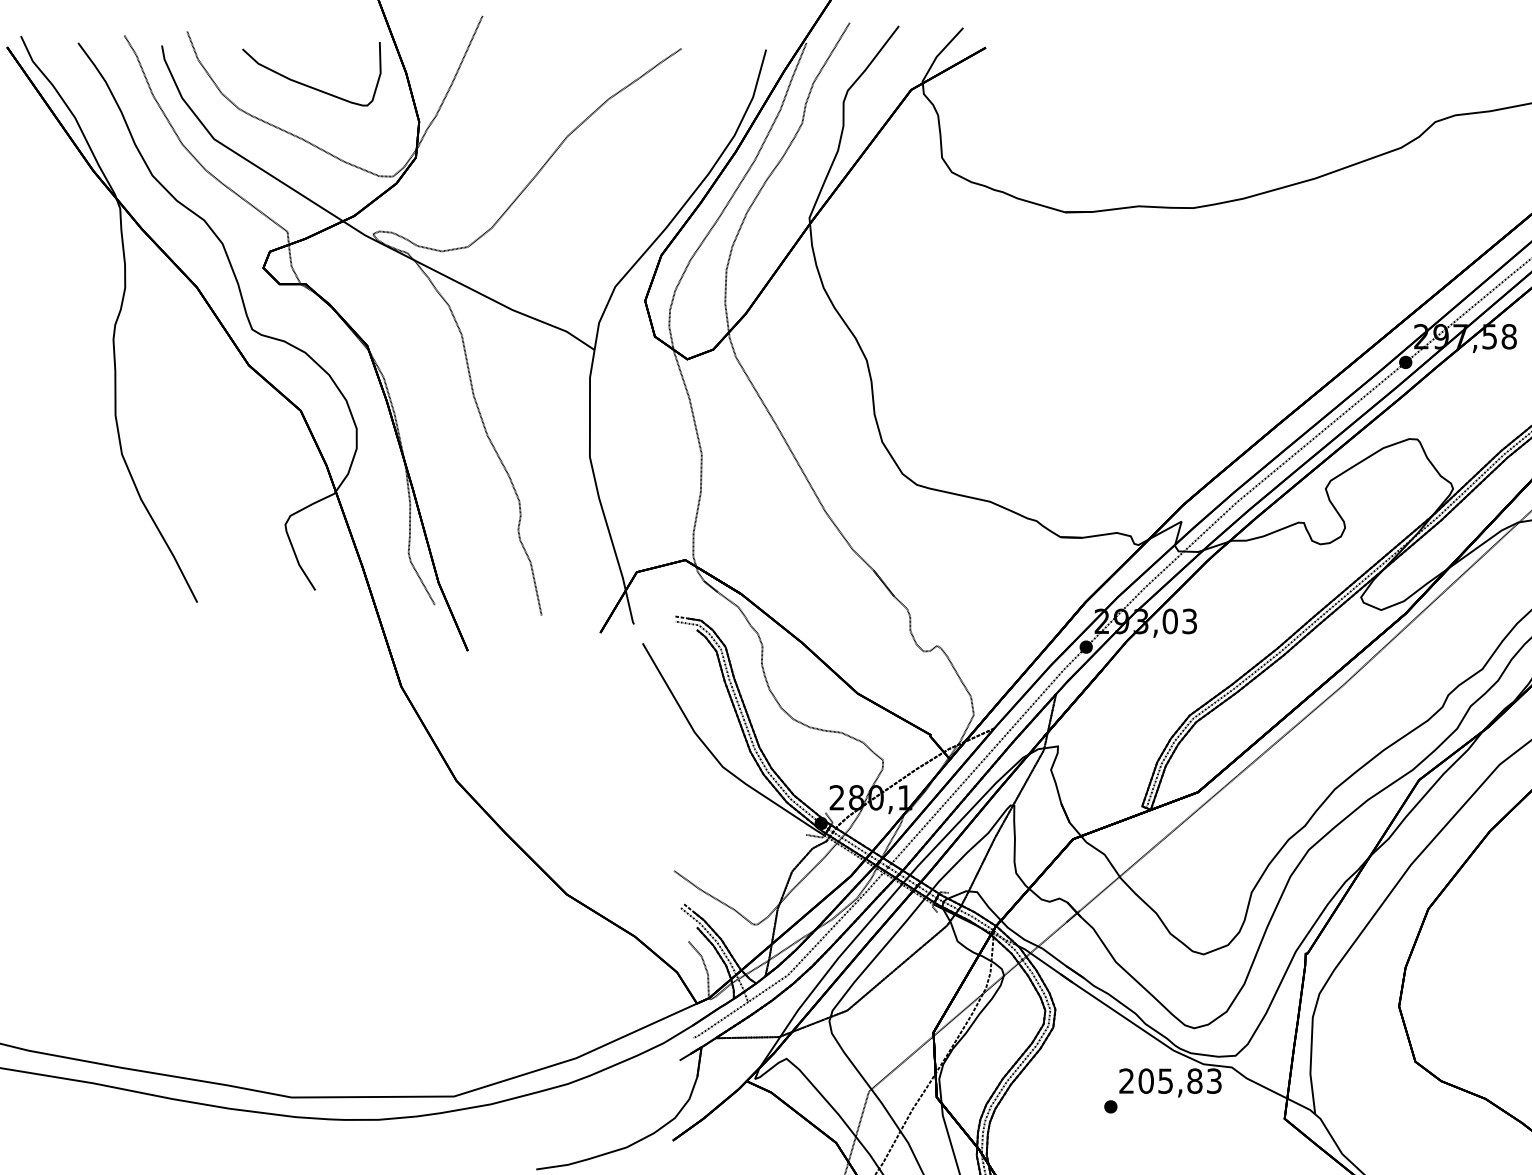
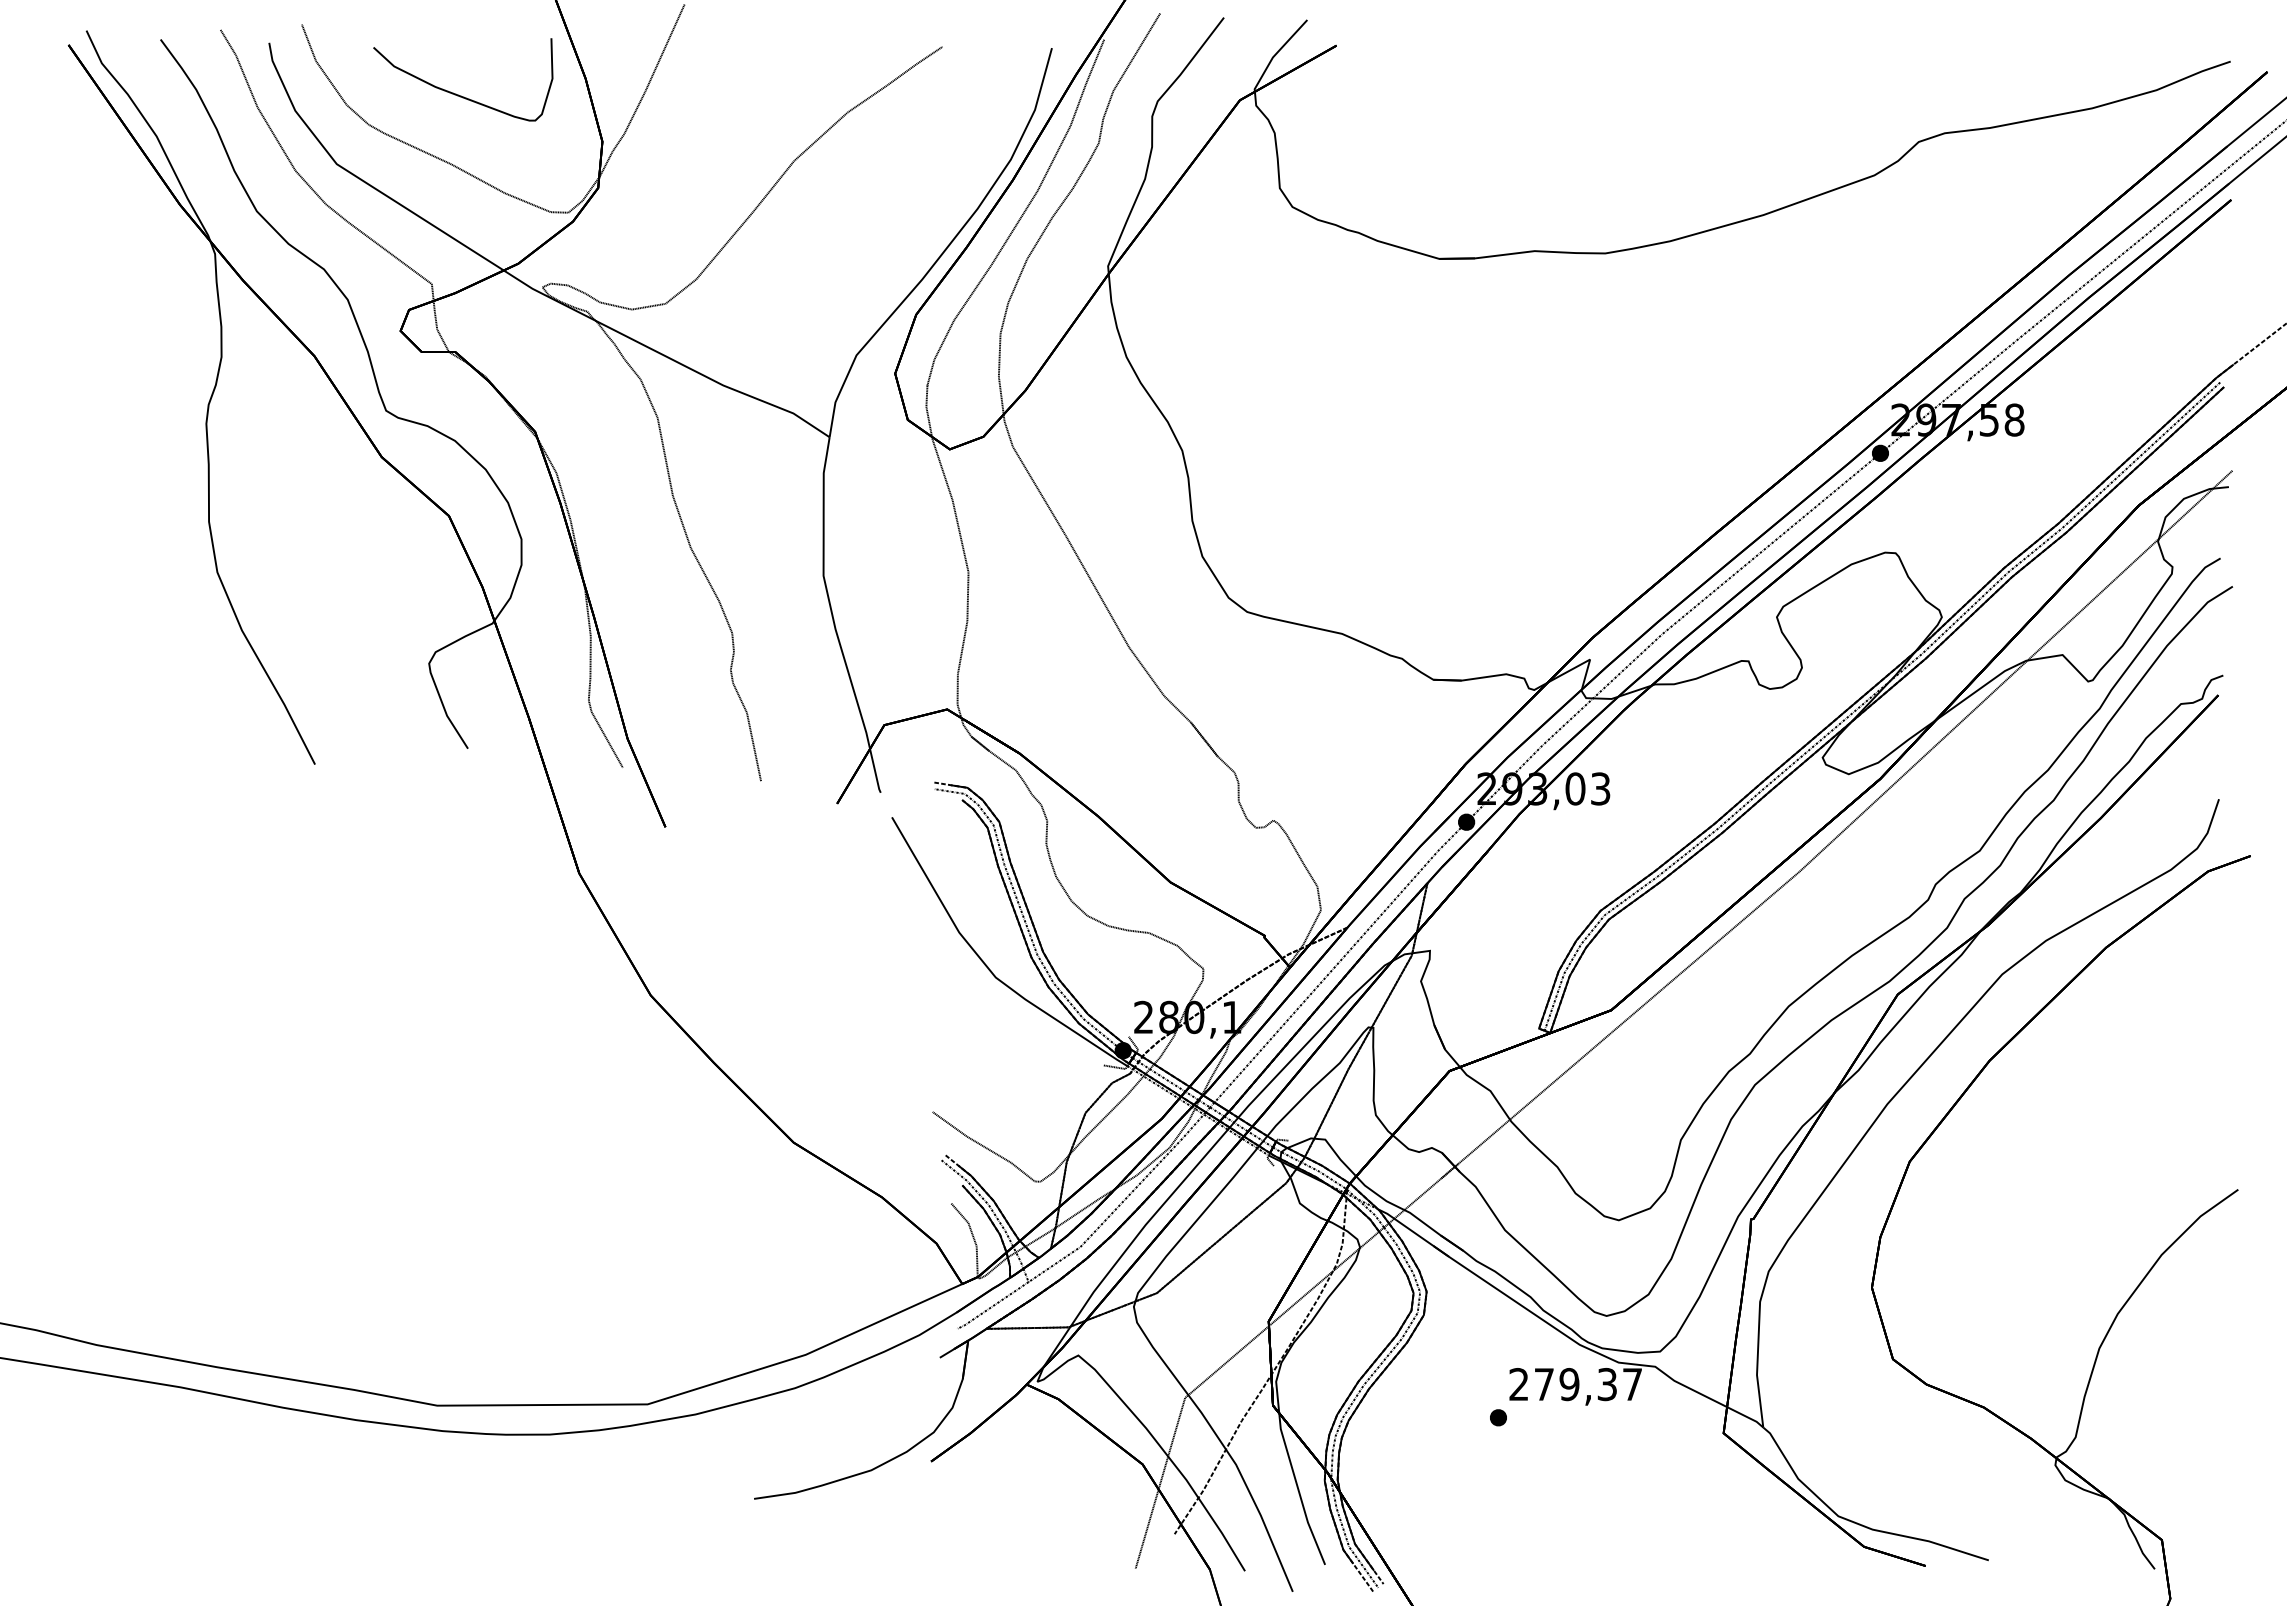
text: (1180, 1081) -> (1588, 1384), 205,83 -> 279,37

